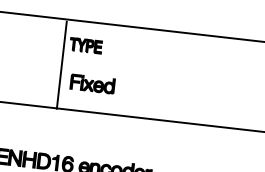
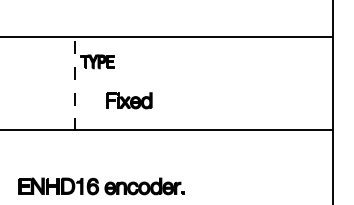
line: (62, 64) -> (75, 84), solid -> dashed
part: (93, 83) -> (129, 100), moved

